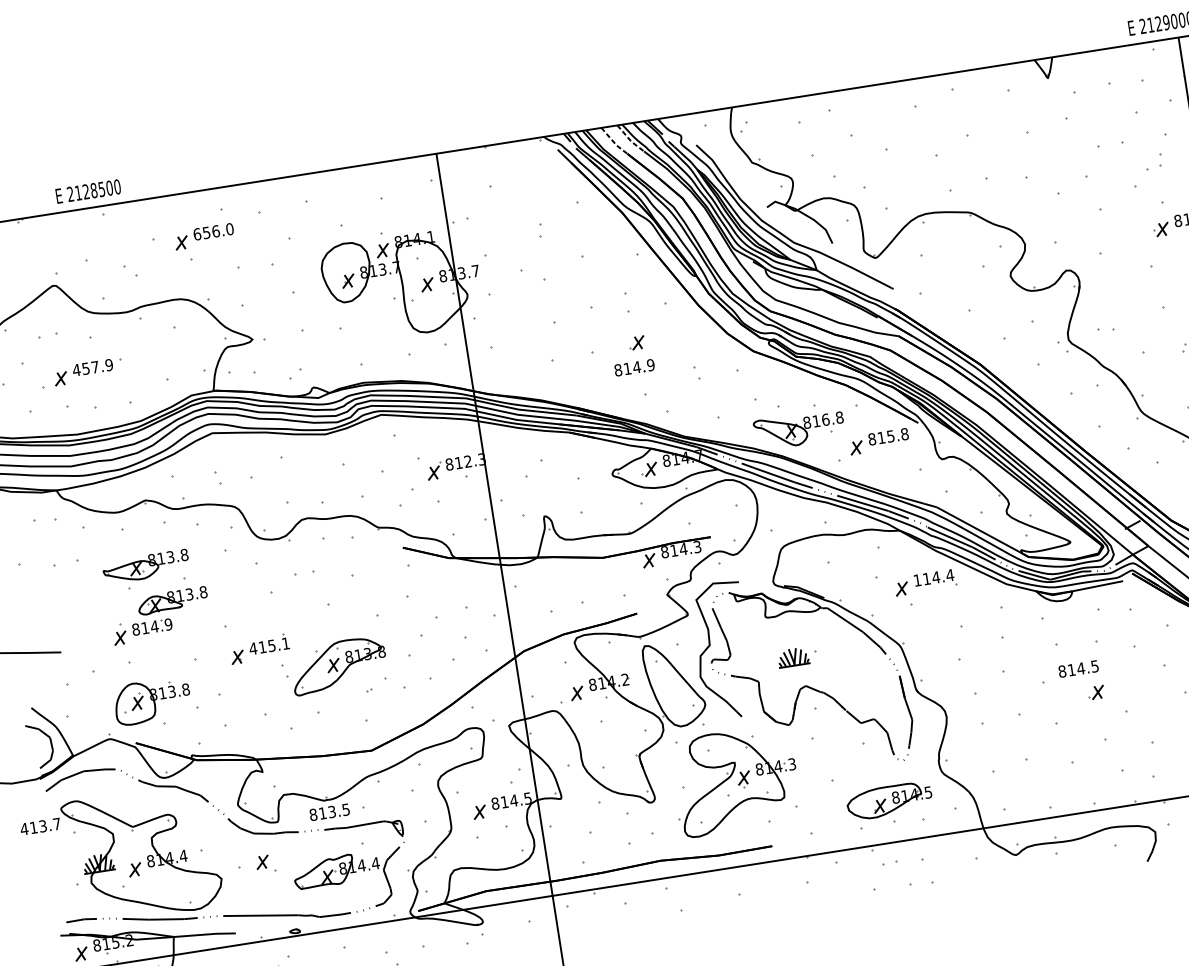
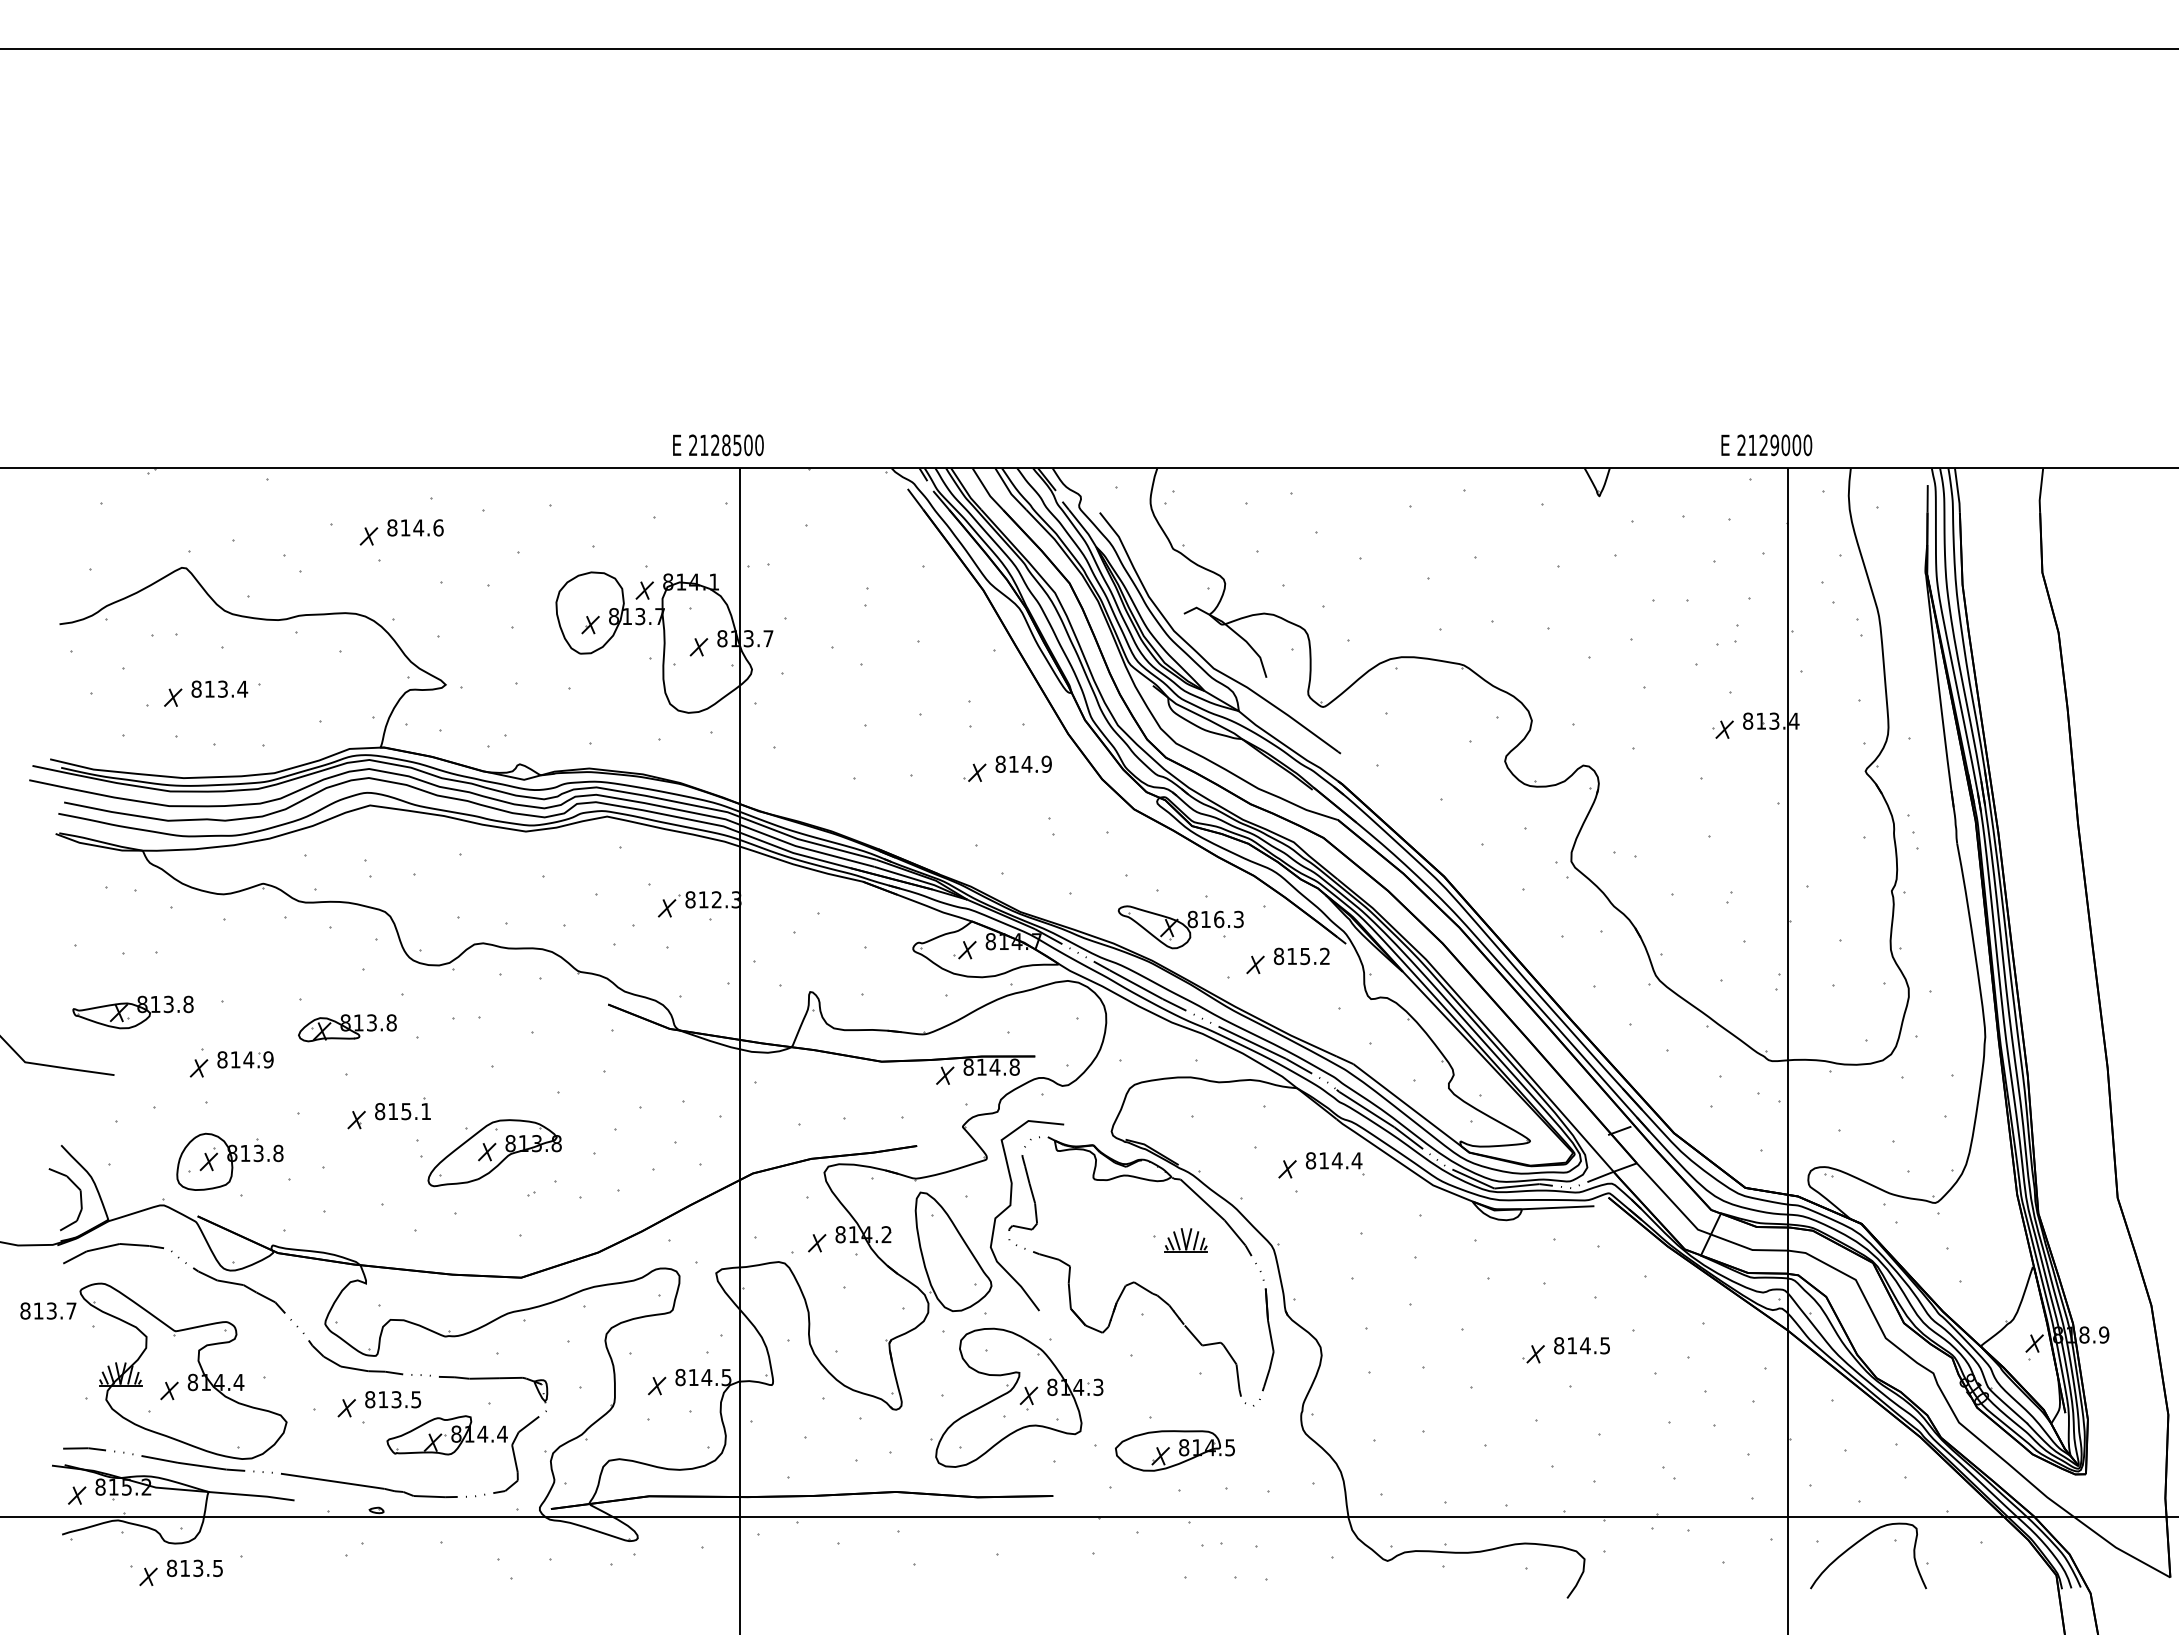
line: (629, 139) -> (1009, 490), dashed -> solid
line: (614, 142) -> (987, 491), dashed -> solid
text: (88, 191) -> (718, 445), moved
text: (213, 231) -> (415, 527), 656.0 -> 814.6
text: (92, 367) -> (219, 688), 457.9 -> 813.4
part: (634, 367) -> (1023, 763), moved
text: (839, 417) -> (1238, 919), 816.8 -> 816.3
text: (905, 434) -> (1325, 956), 815.8 -> 815.2
text: (697, 546) -> (1014, 1066), 814.3 -> 814.8
part: (145, 566) -> (132, 1012), moved
text: (917, 580) -> (1310, 1160), 114.4 -> 814.4
part: (172, 601) -> (347, 1028), moved
text: (252, 648) -> (379, 1111), 415.1 -> 815.1
part: (792, 657) -> (1185, 1240), moved
text: (1078, 668) -> (1581, 1345), moved
part: (889, 800) -> (1174, 1450), moved
text: (329, 812) -> (393, 1399), moved
text: (24, 828) -> (25, 1310), 413.7 -> 813.7

